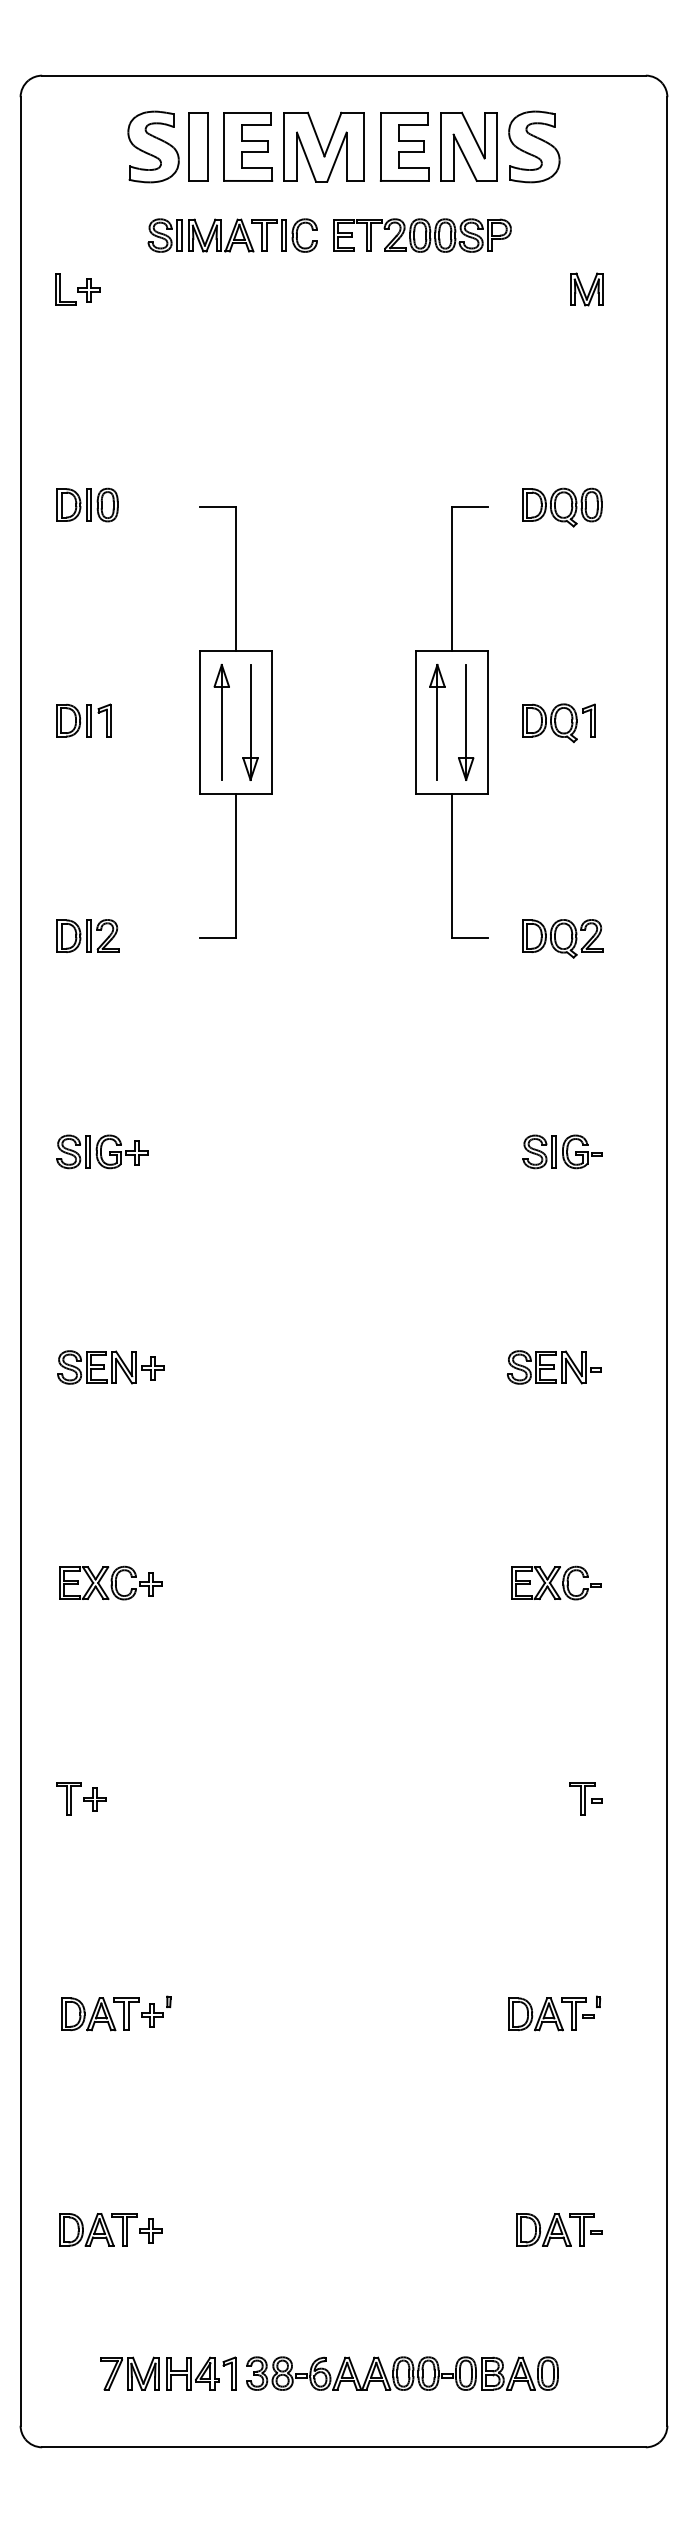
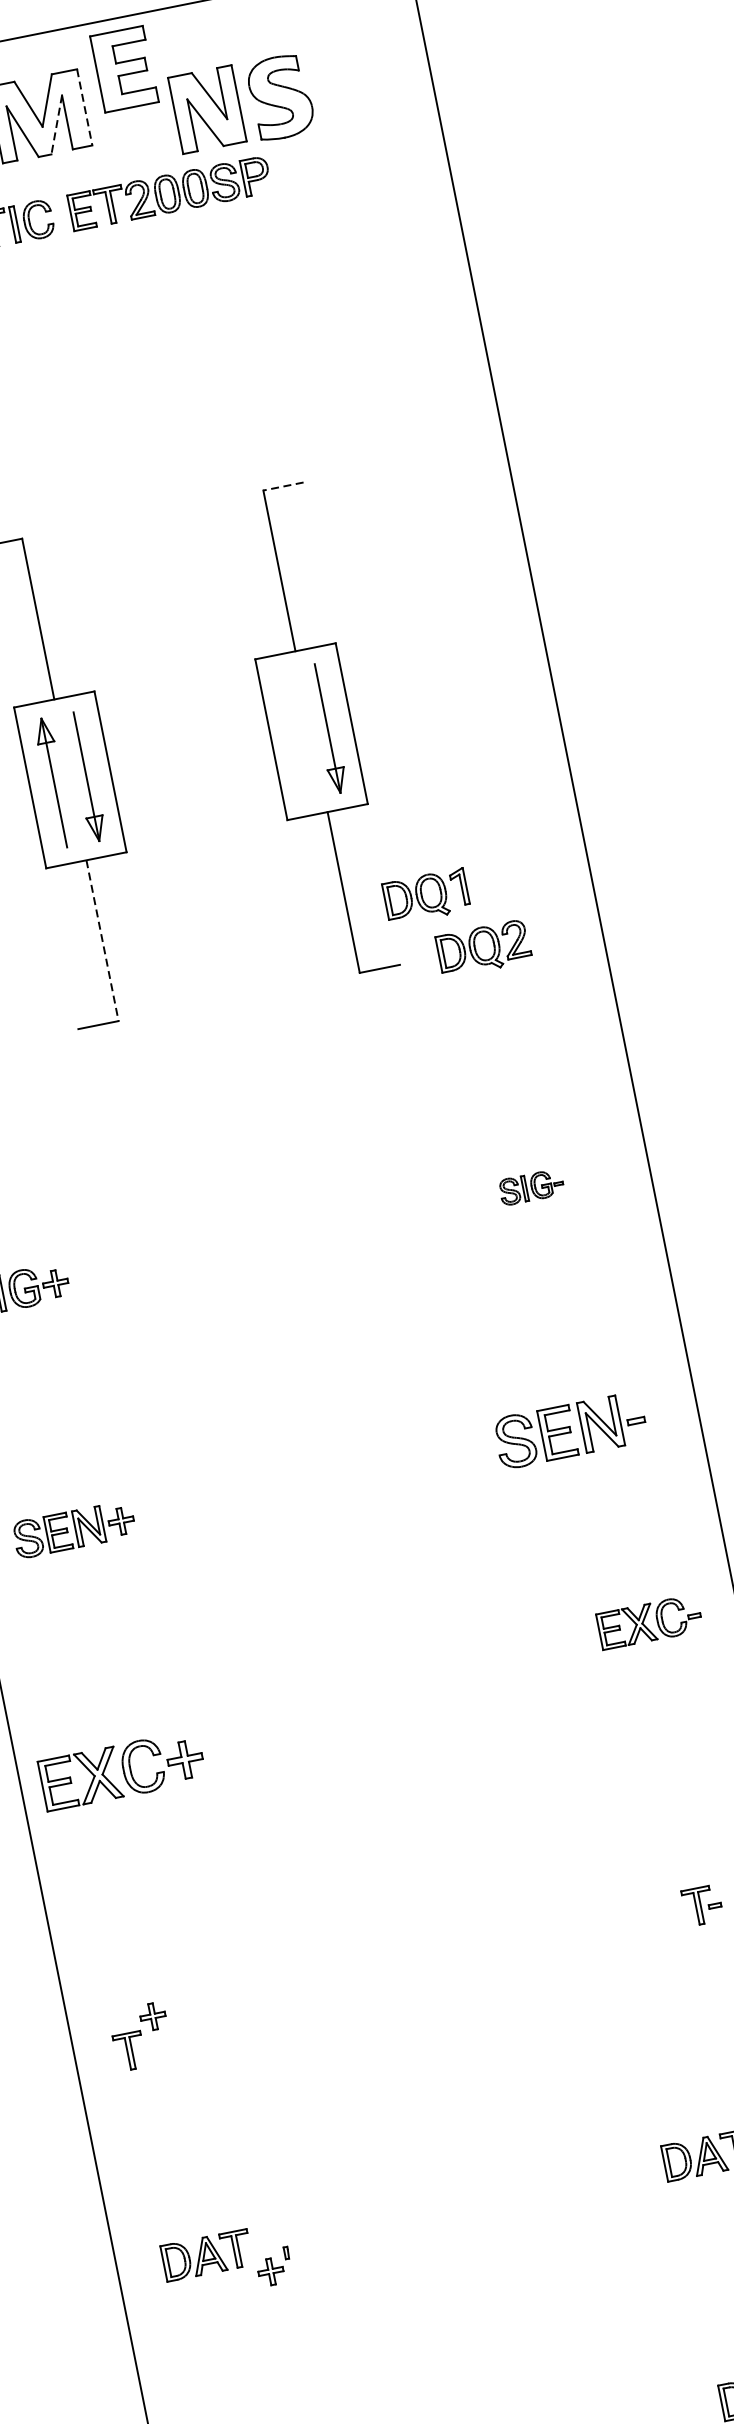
part: (404, 146) -> (124, 68), moved
part: (468, 146) -> (206, 109), moved
part: (534, 146) -> (280, 96), moved
line: (364, 147) -> (85, 107), solid -> dashed
line: (336, 157) -> (56, 125), solid -> dashed
part: (586, 289) -> (365, 217), removed
line: (469, 506) -> (283, 486), solid -> dashed
part: (562, 507) -> (387, 466), removed
part: (437, 721) -> (295, 733), removed
part: (558, 722) -> (425, 896), moved
line: (236, 866) -> (102, 940), solid -> dashed
part: (562, 1151) -> (531, 1186), size x0.7
part: (554, 1367) -> (570, 1430), size x1.4
part: (110, 1582) -> (122, 1770), size x1.4
part: (556, 1582) -> (649, 1621), moved
part: (68, 1798) -> (129, 2051), moved
part: (156, 2011) -> (274, 2266), moved

